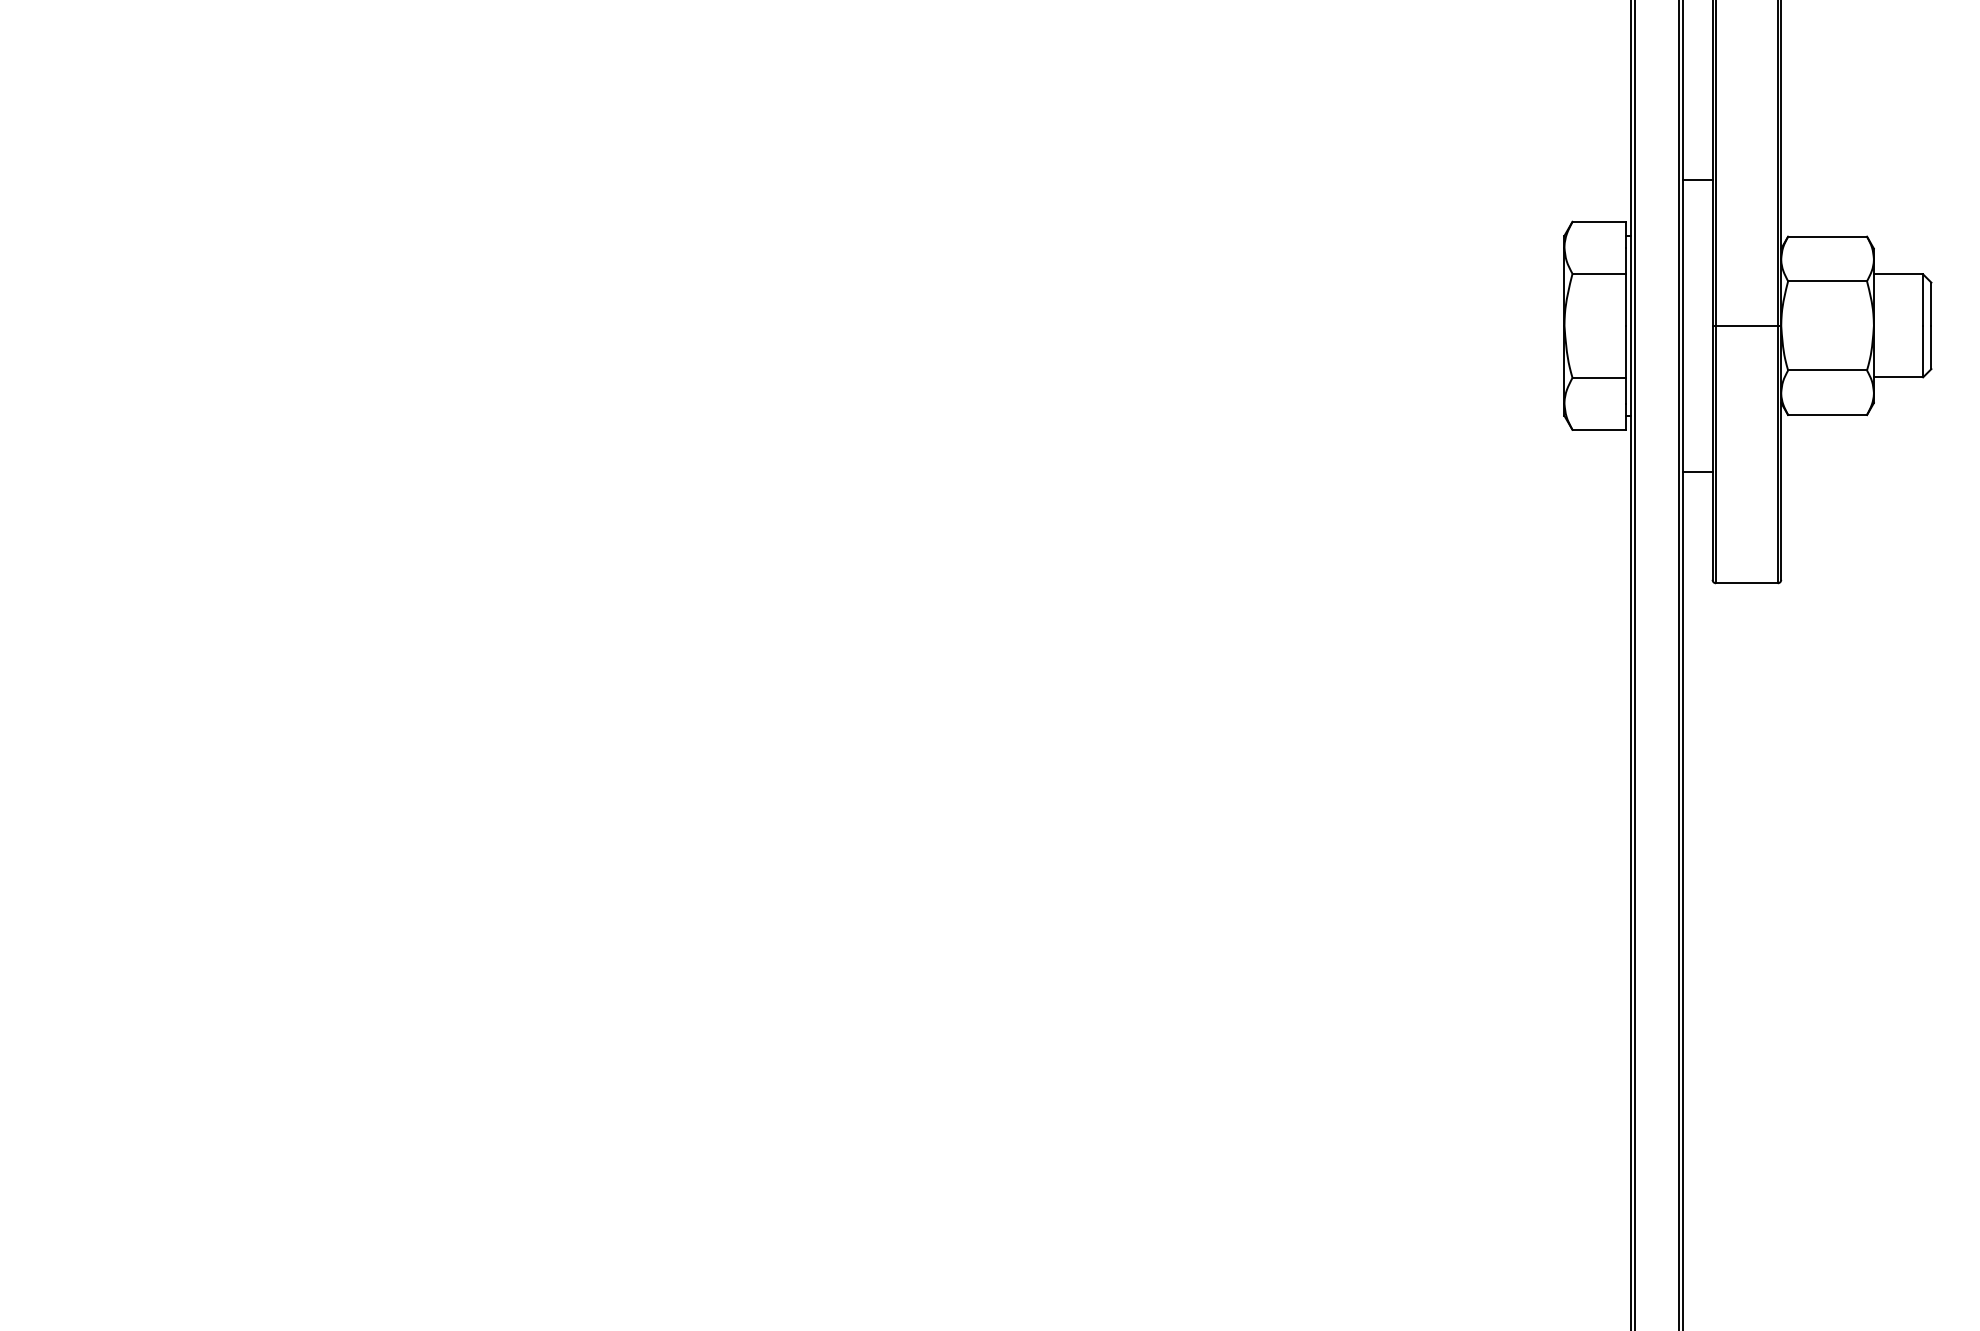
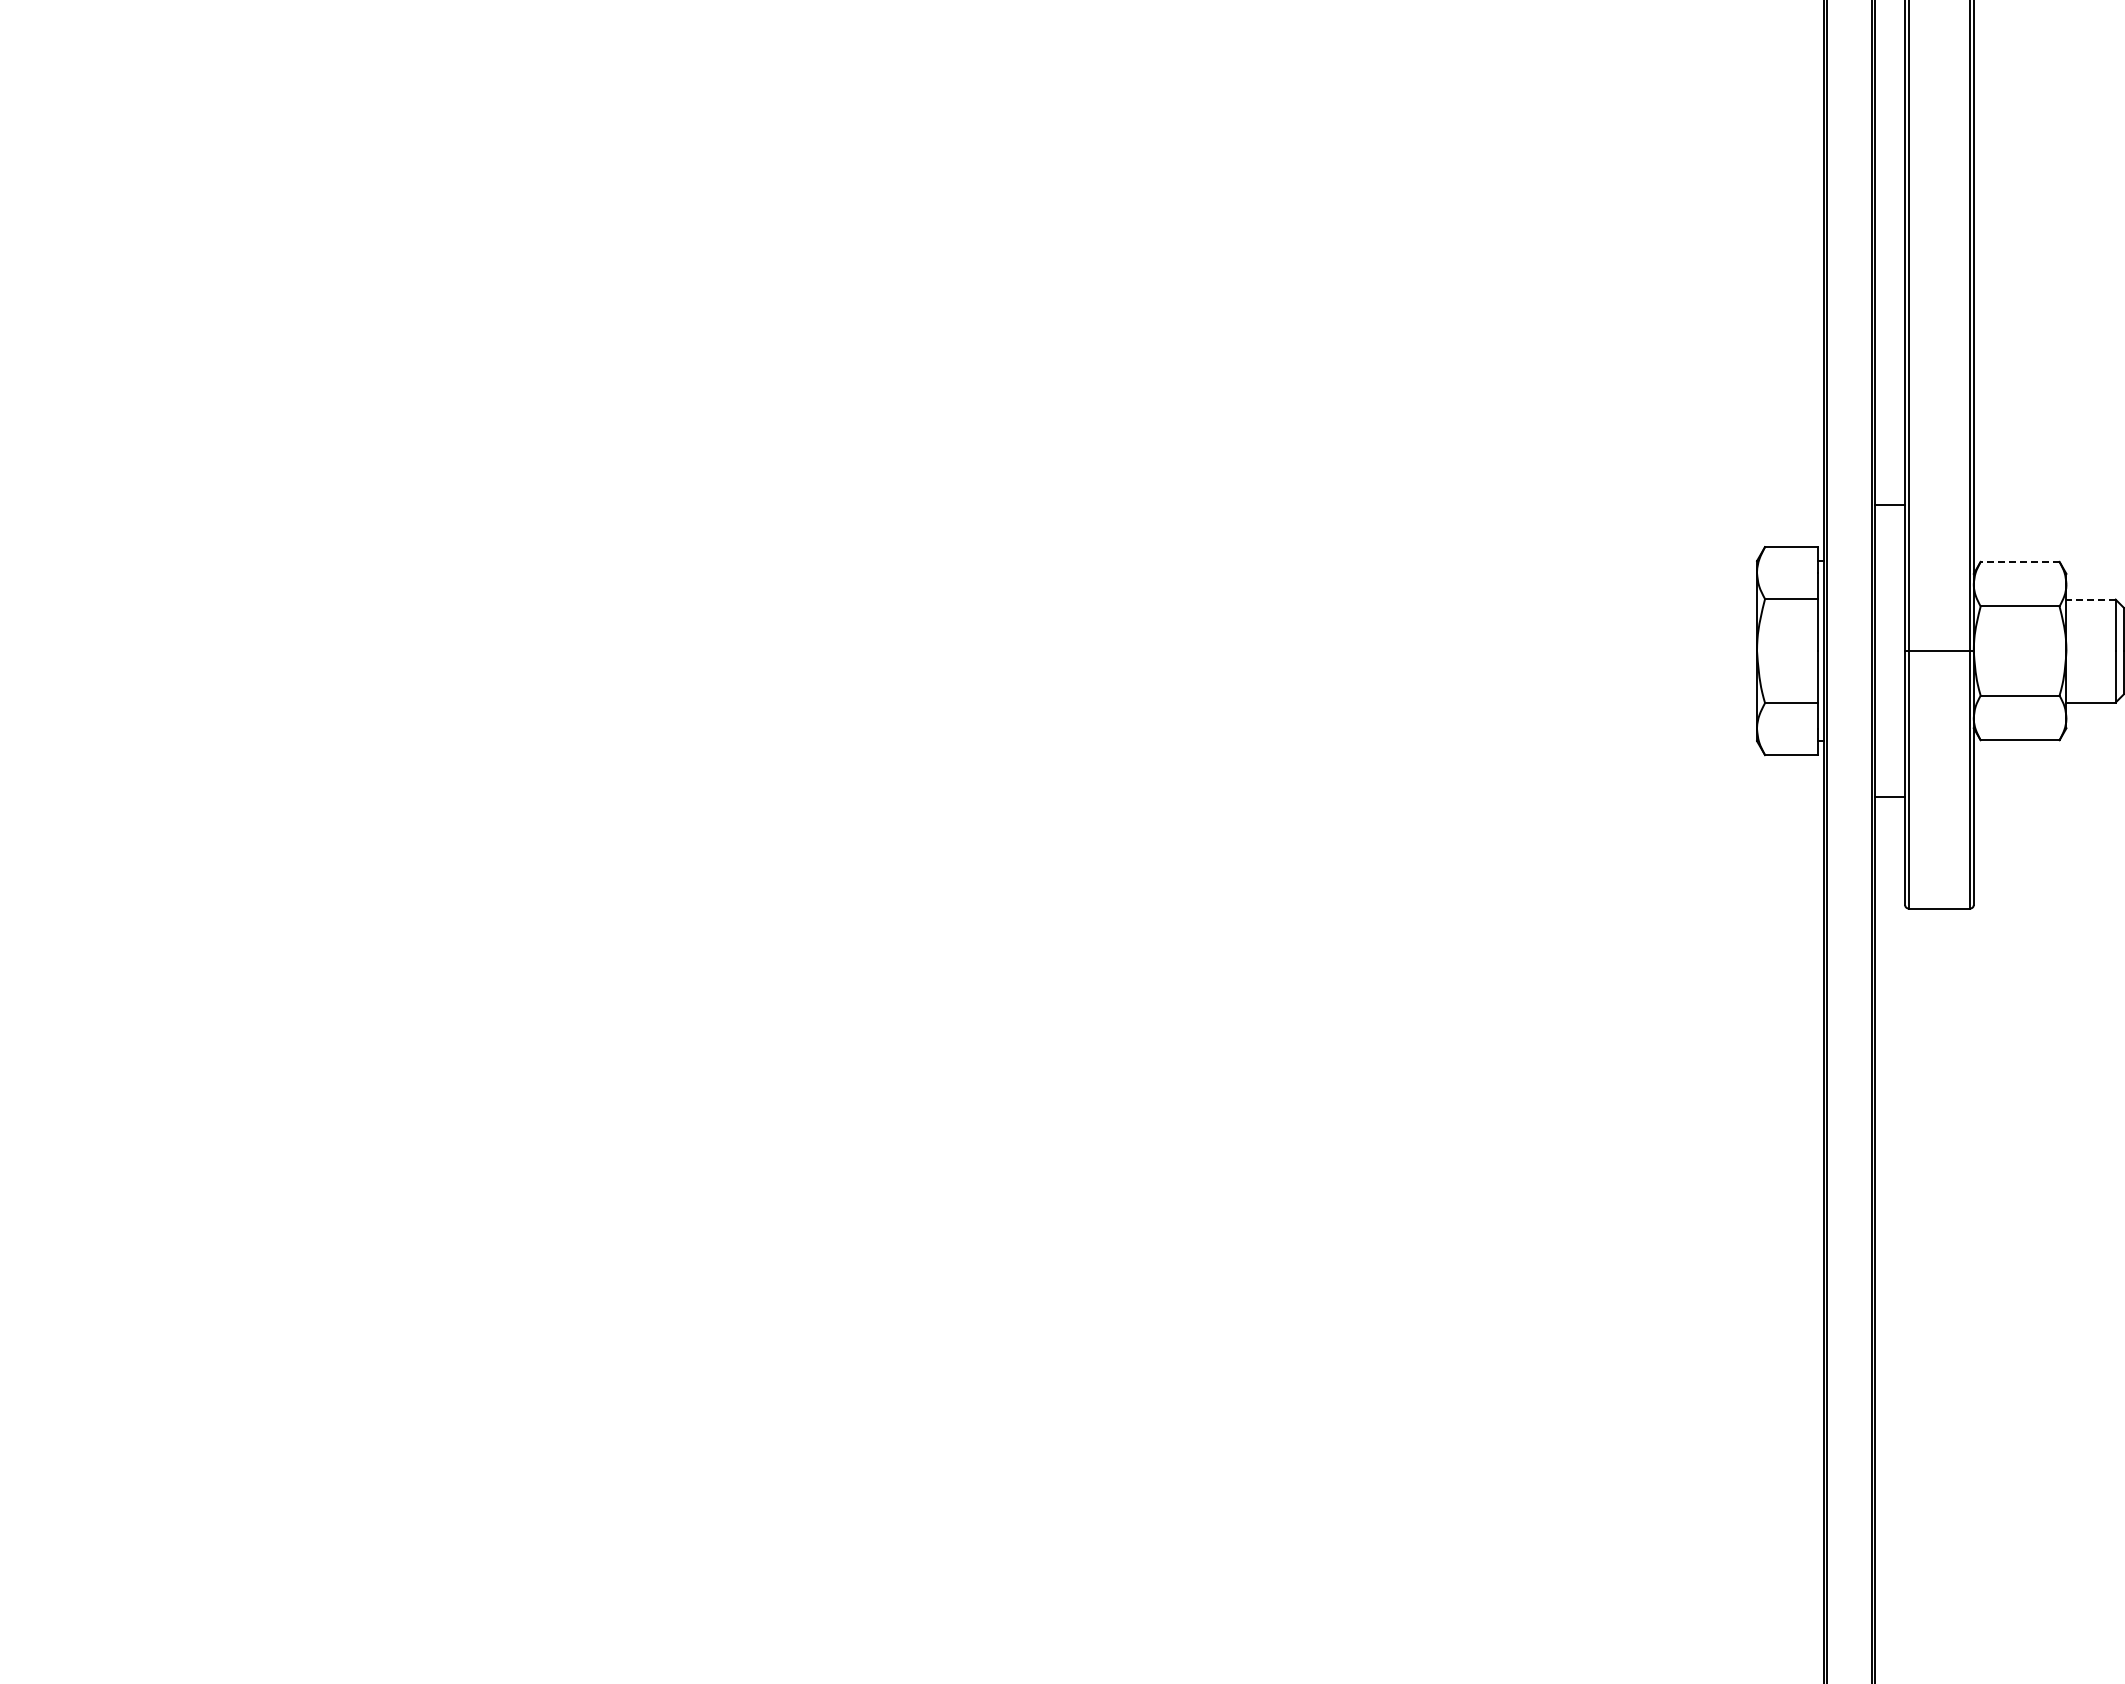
line: (1826, 236) -> (2019, 561), solid -> dashed
line: (1898, 274) -> (2091, 599), solid -> dashed

